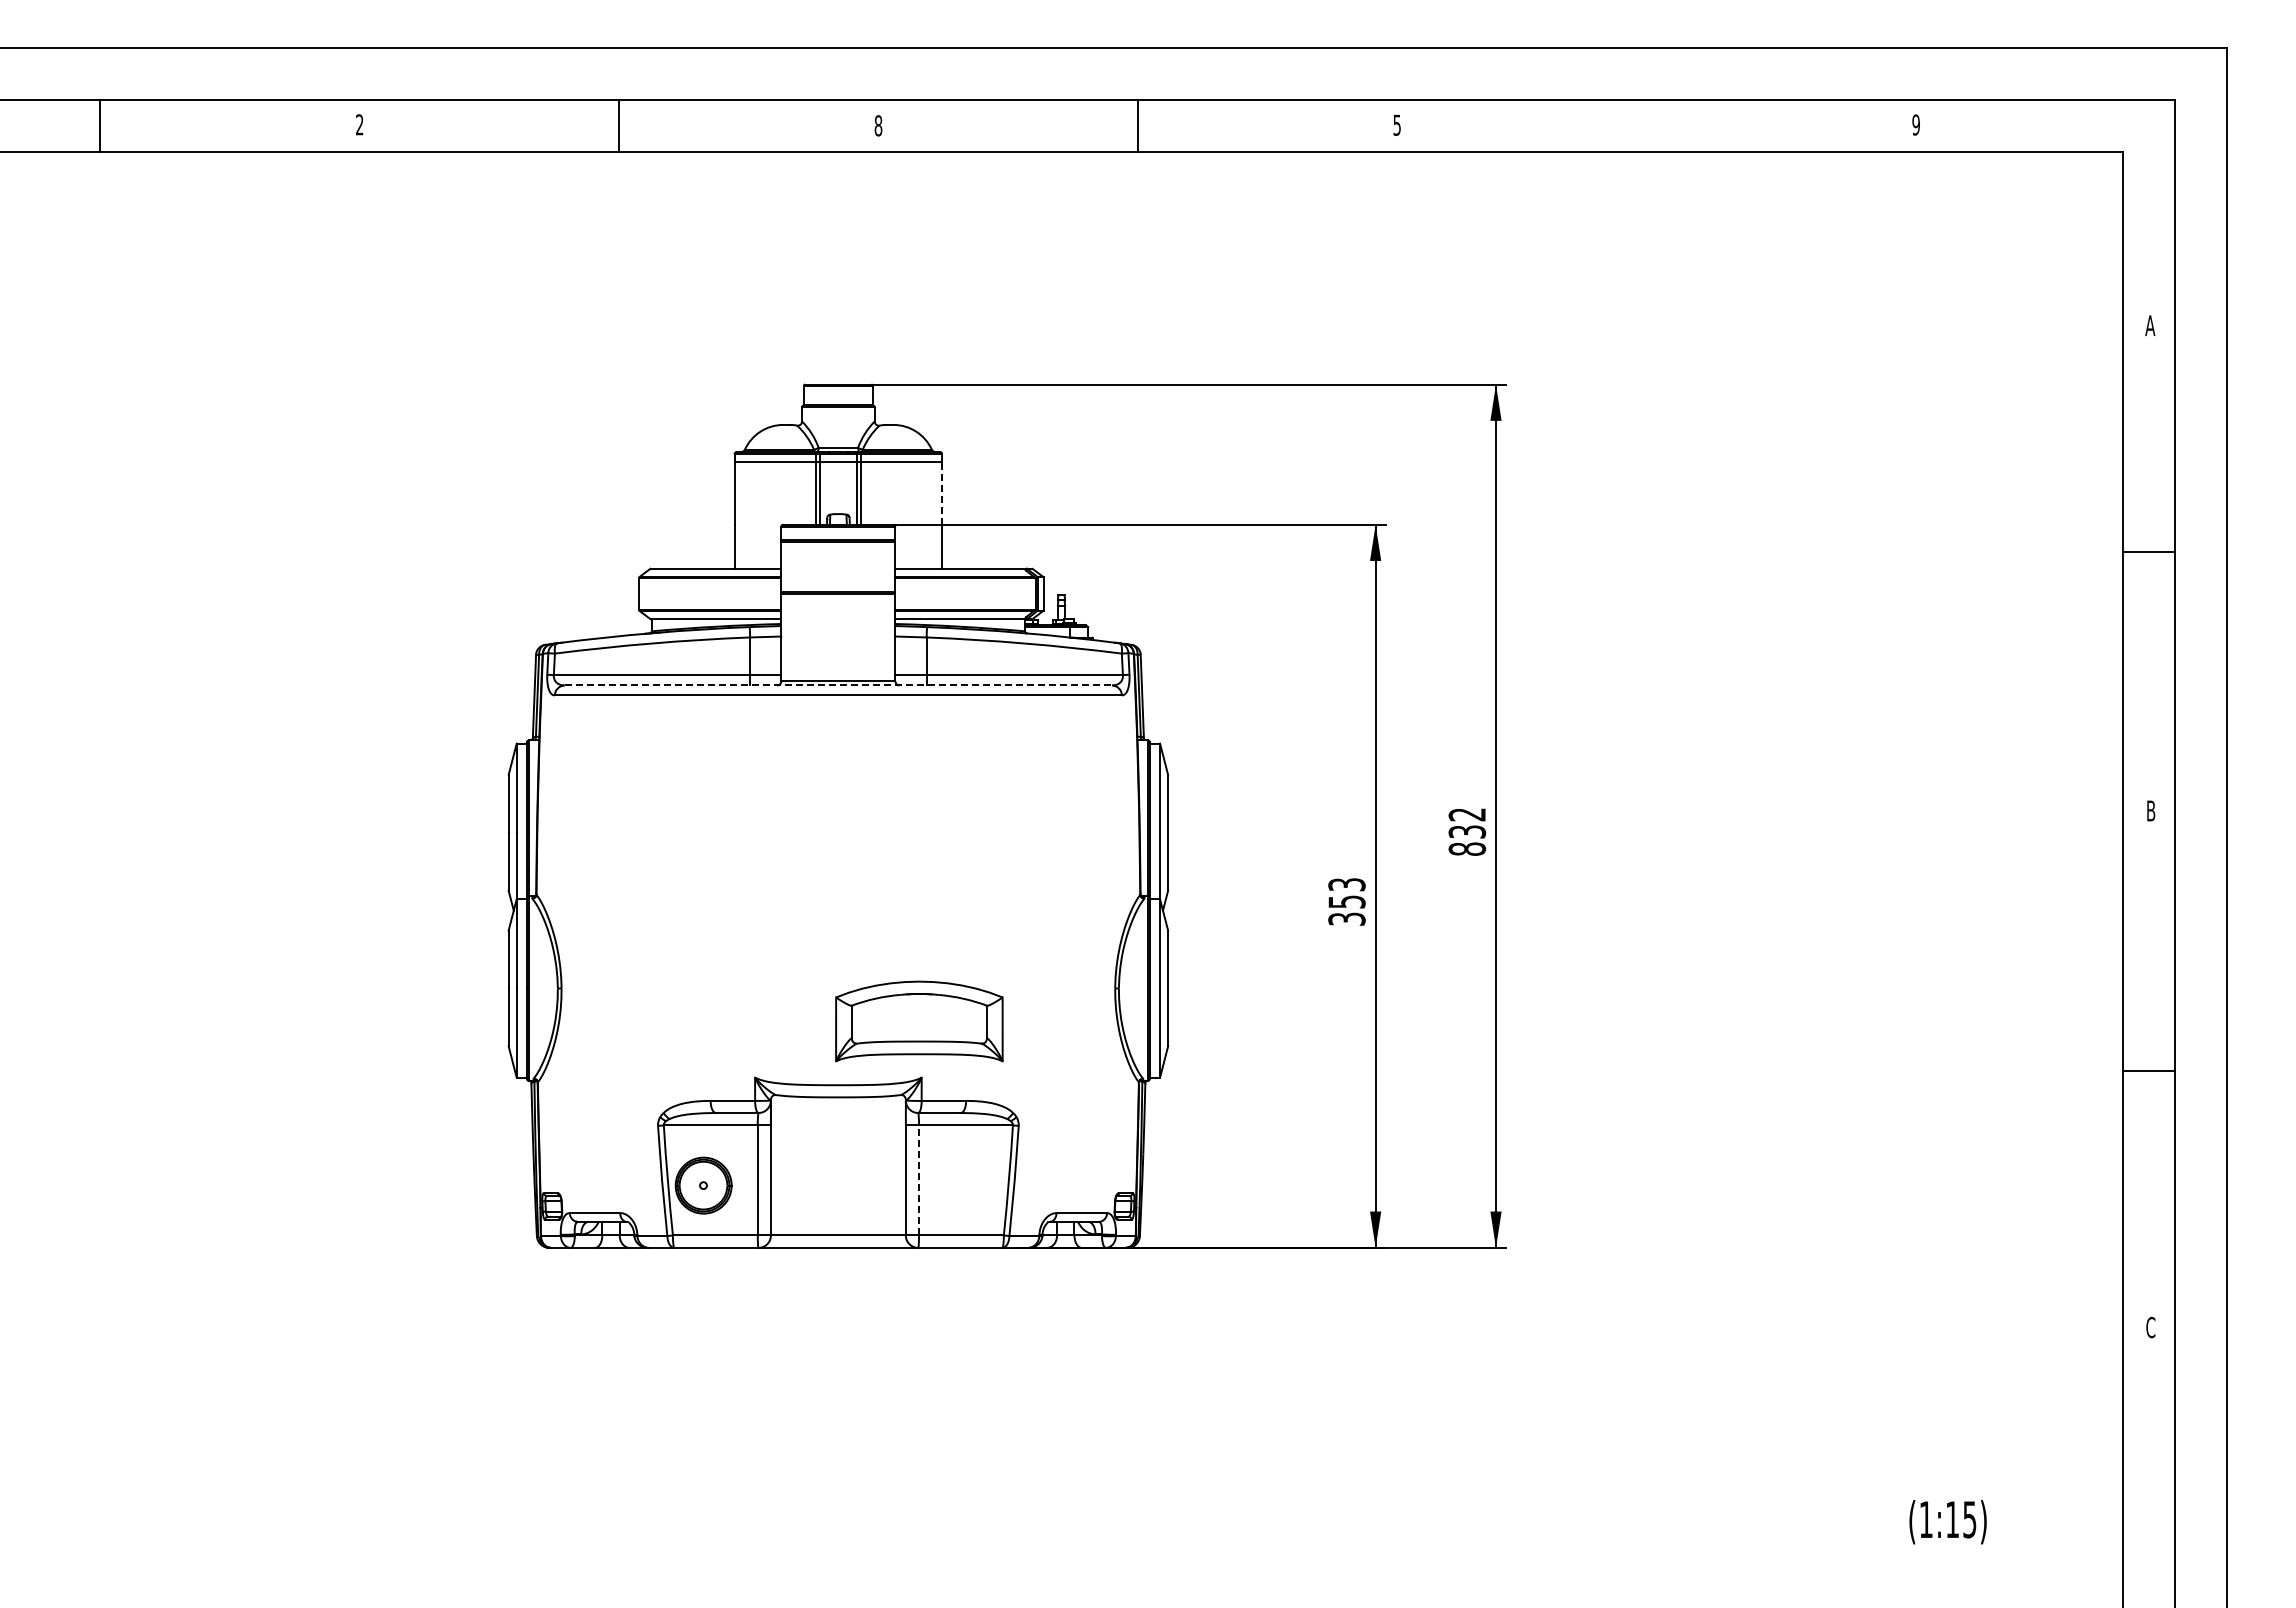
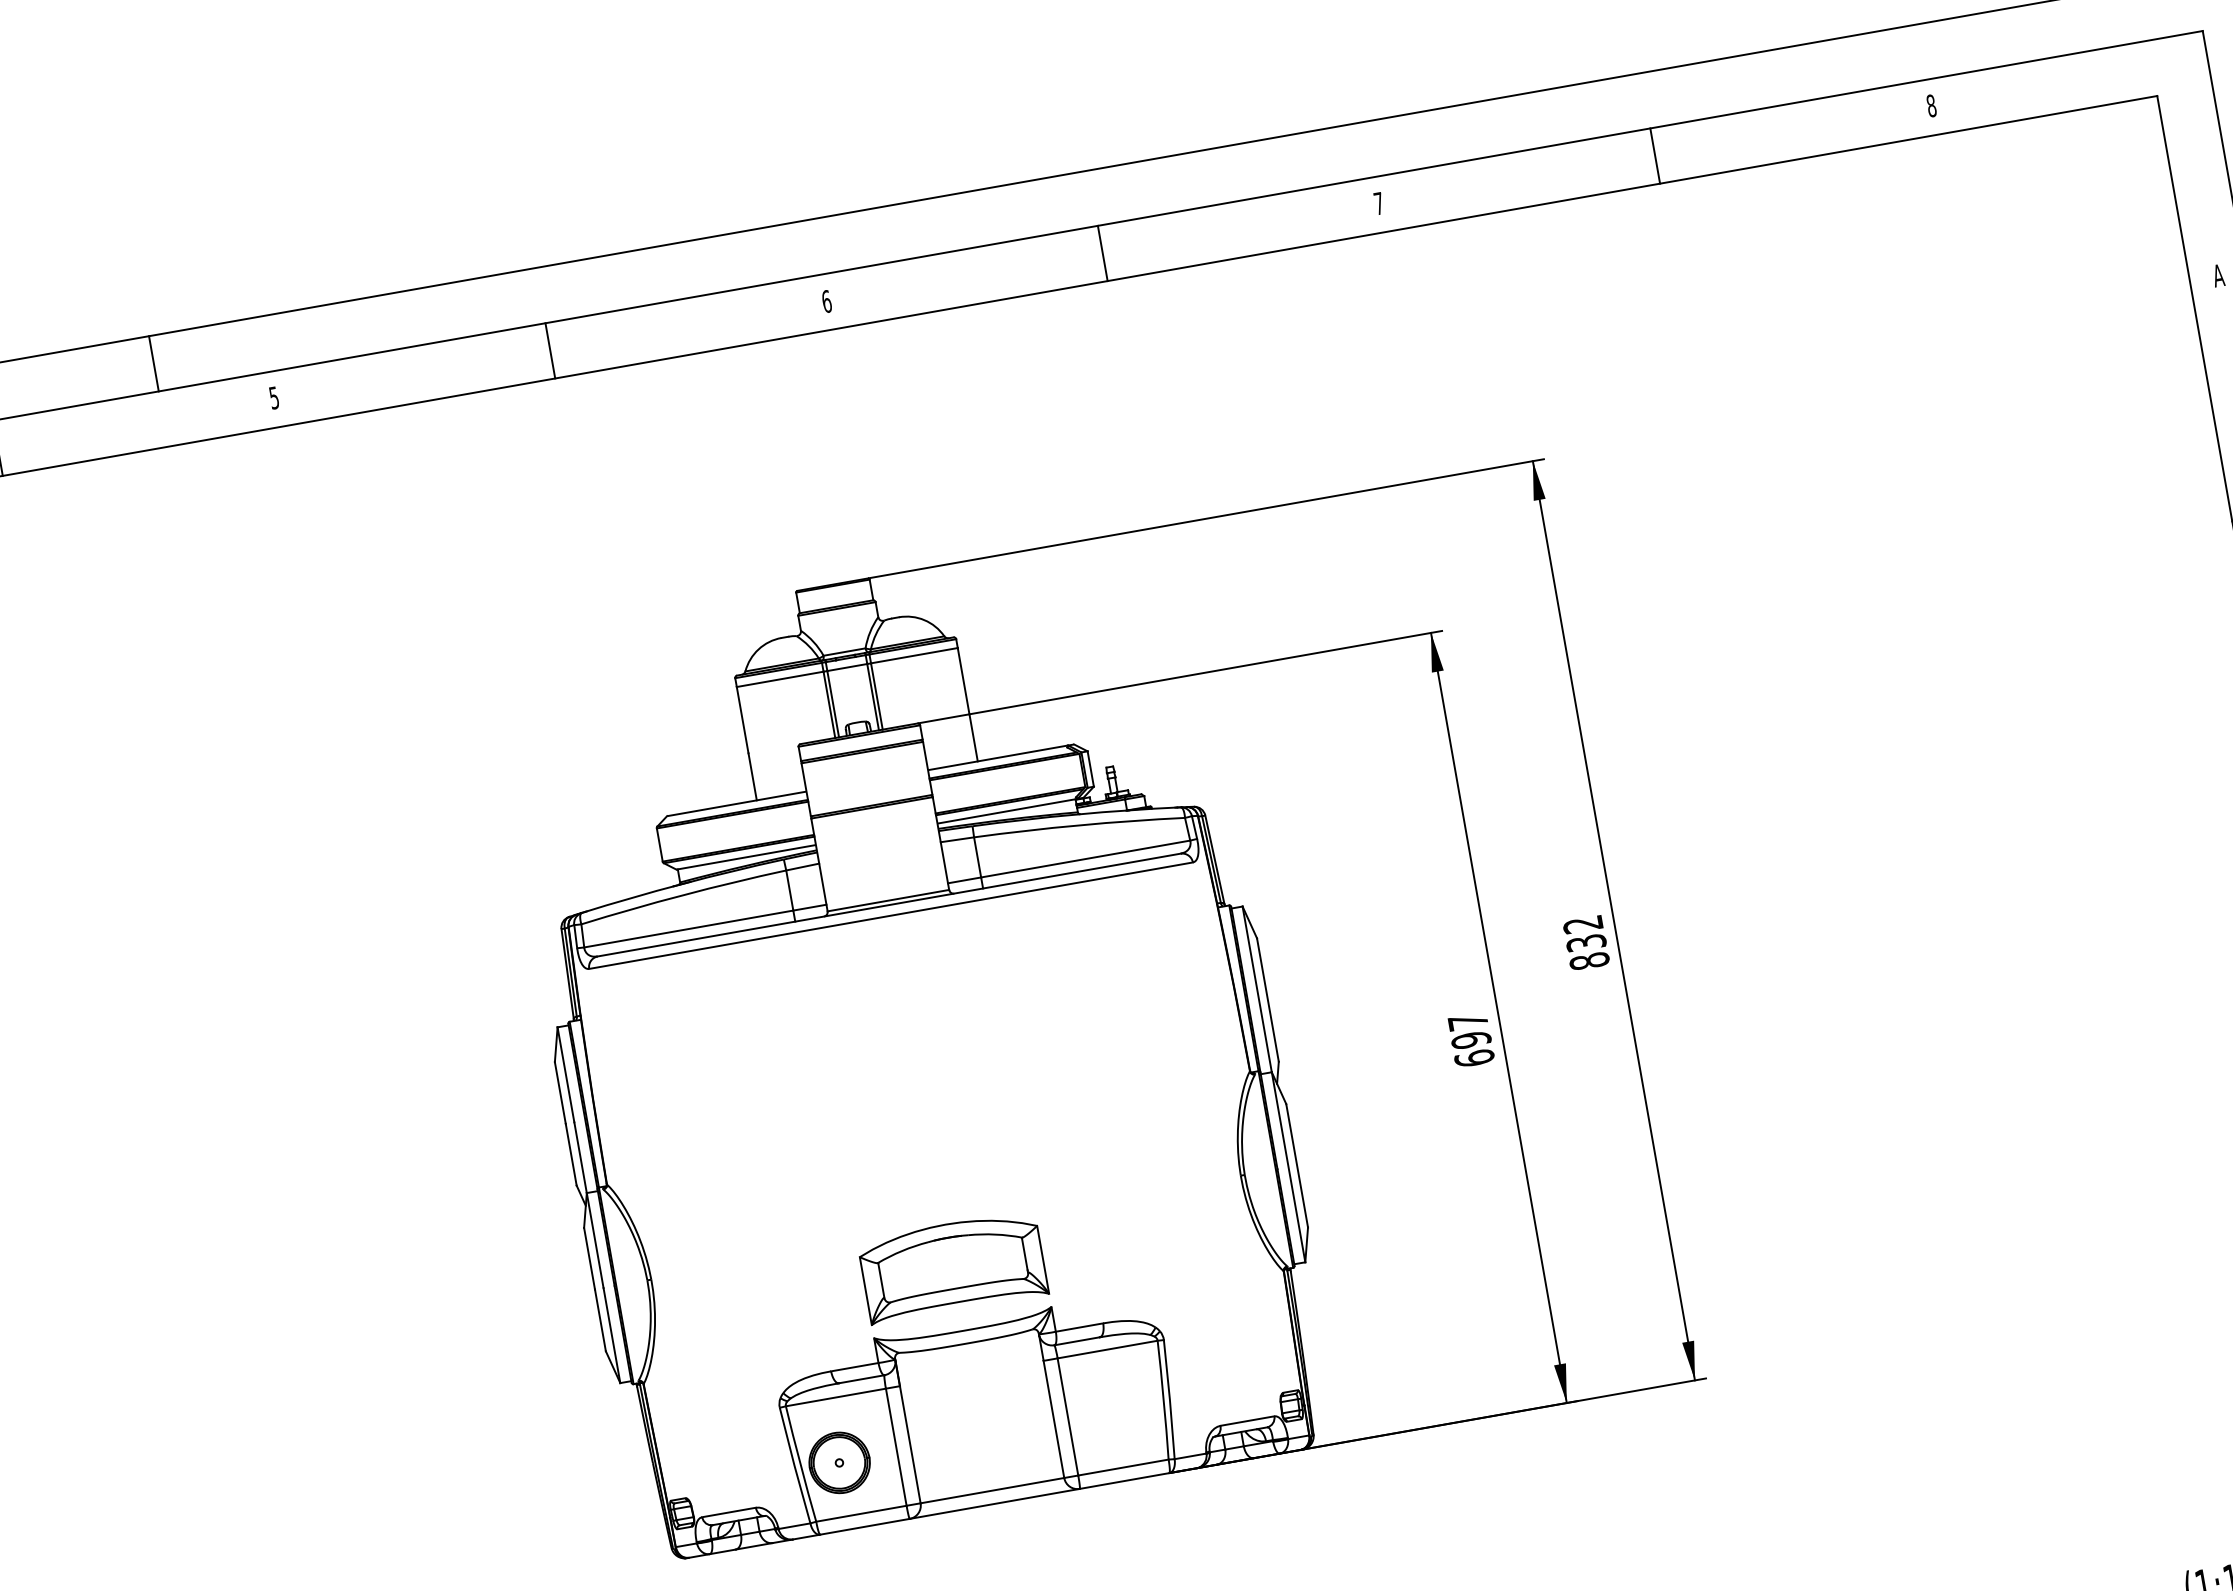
line: (255, 74) -> (153, 363), added
text: (359, 124) -> (273, 397), 2 -> 5
text: (1915, 124) -> (1930, 105), 9 -> 8
text: (878, 125) -> (826, 301), 8 -> 6
text: (1396, 125) -> (1378, 204), 5 -> 7
line: (1656, 126) -> (1655, 156), added
line: (942, 493) -> (963, 681), dashed -> solid
line: (838, 685) -> (889, 905), dashed -> solid
text: (1346, 901) -> (1470, 1039), 353 -> 697
part: (919, 1021) -> (953, 1267), moved
line: (919, 1180) -> (1068, 1416), dashed -> solid

